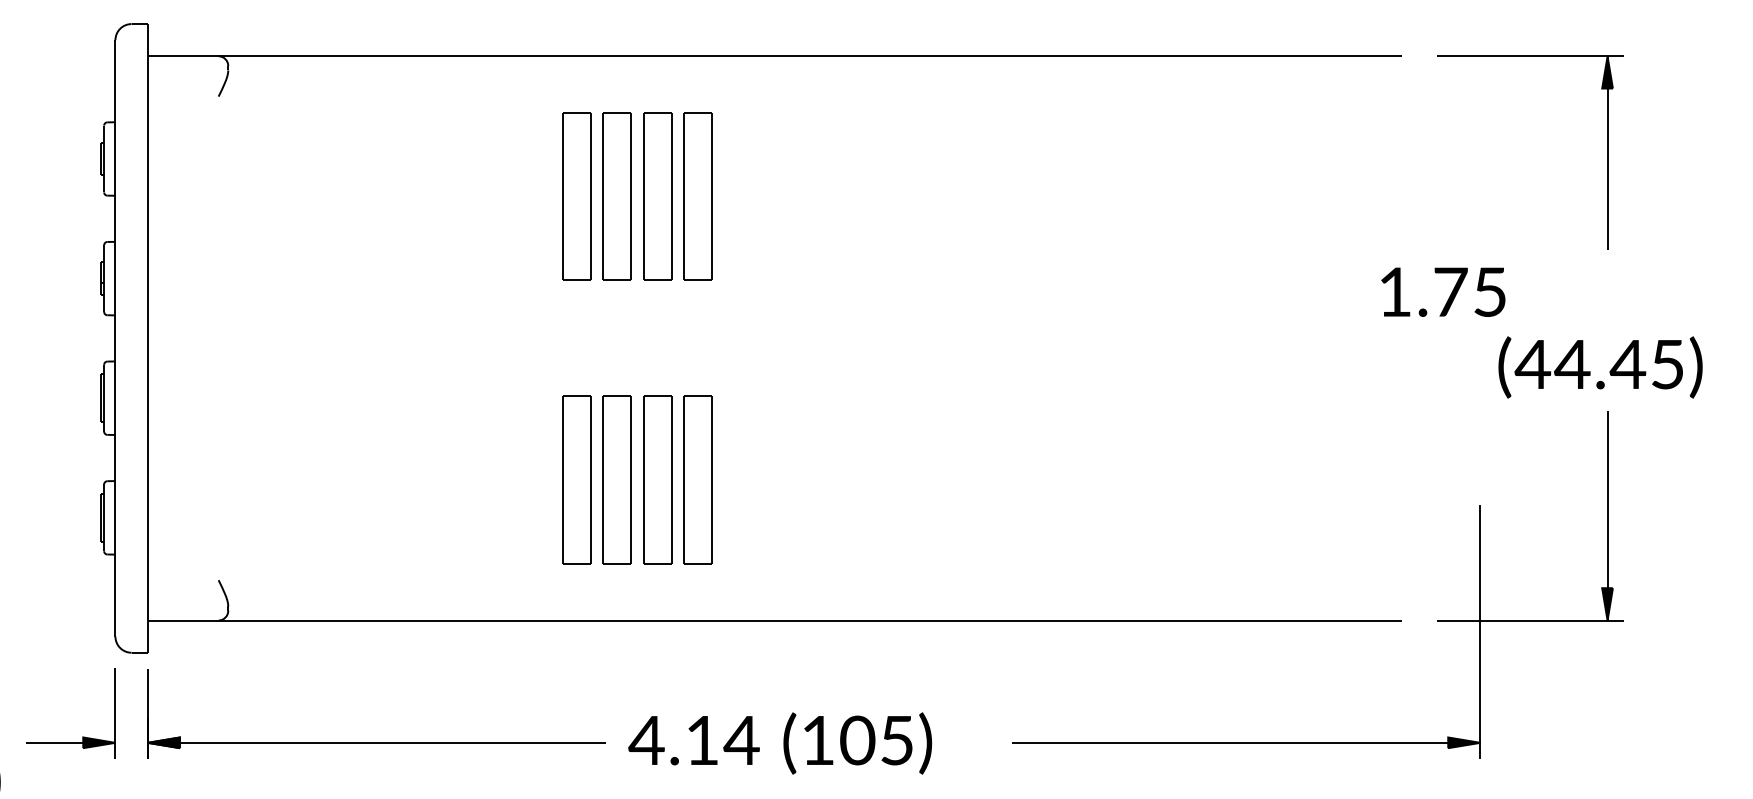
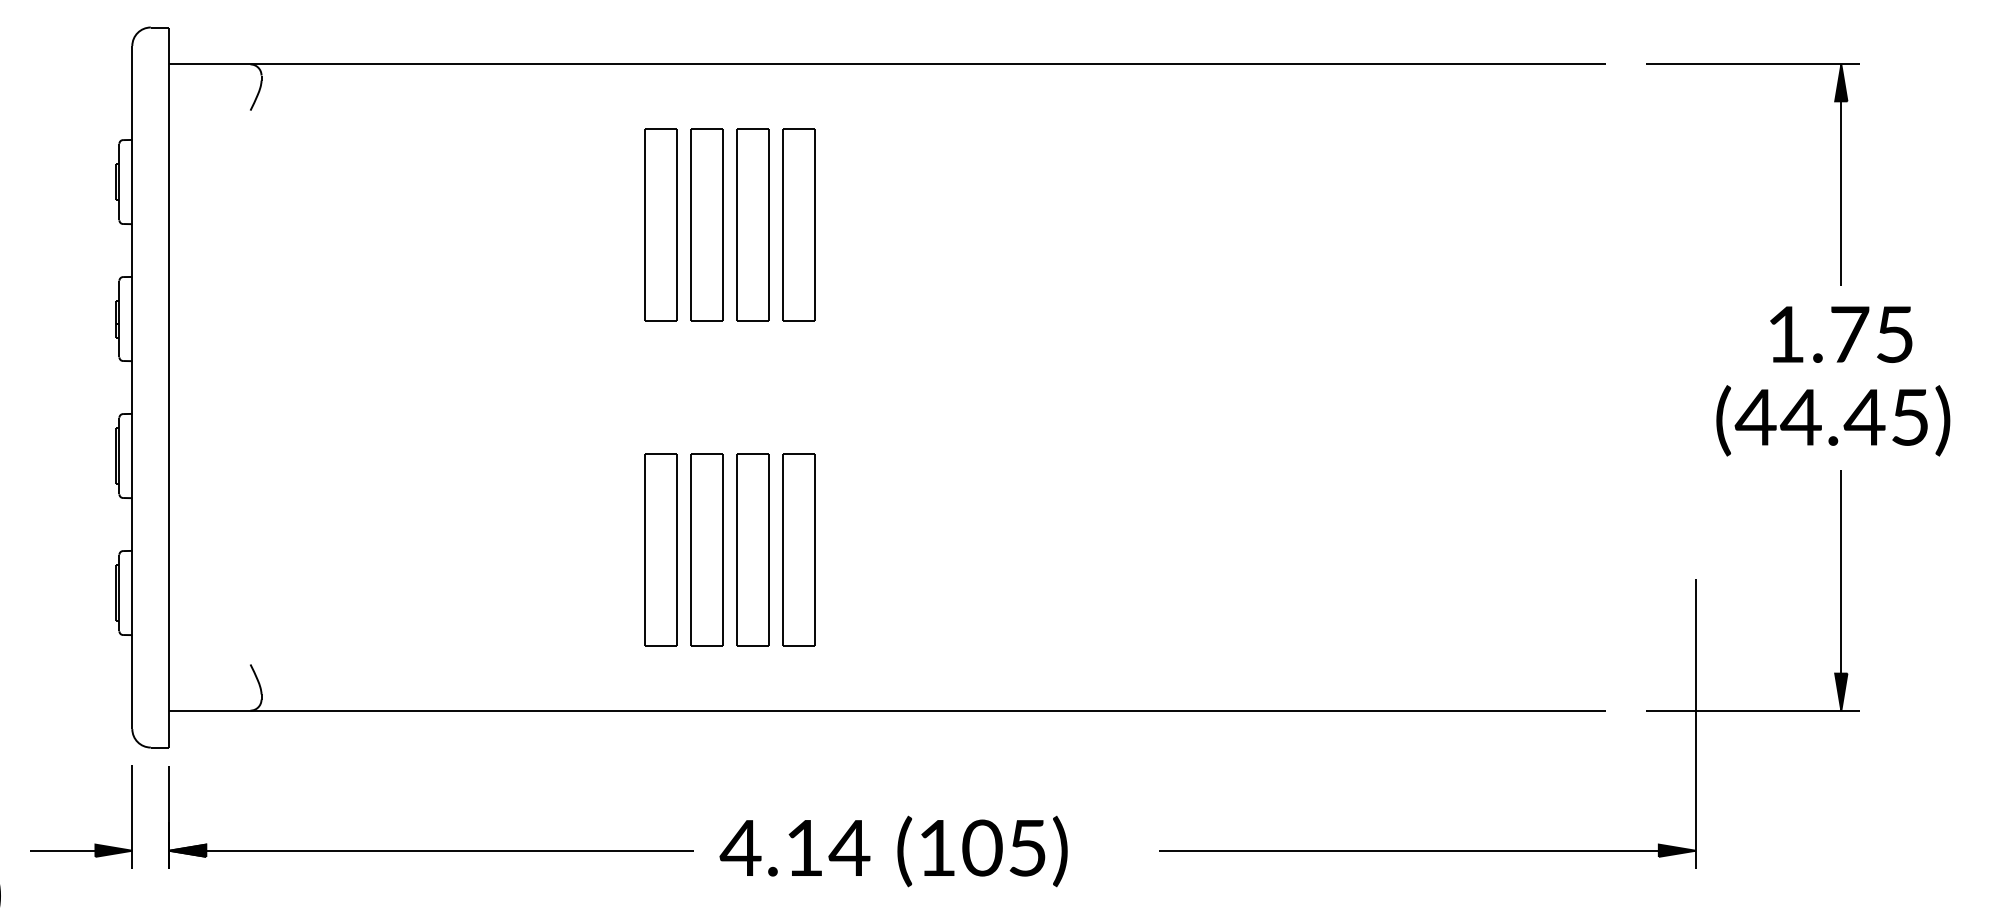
text: (1443, 292) -> (1841, 334), moved

